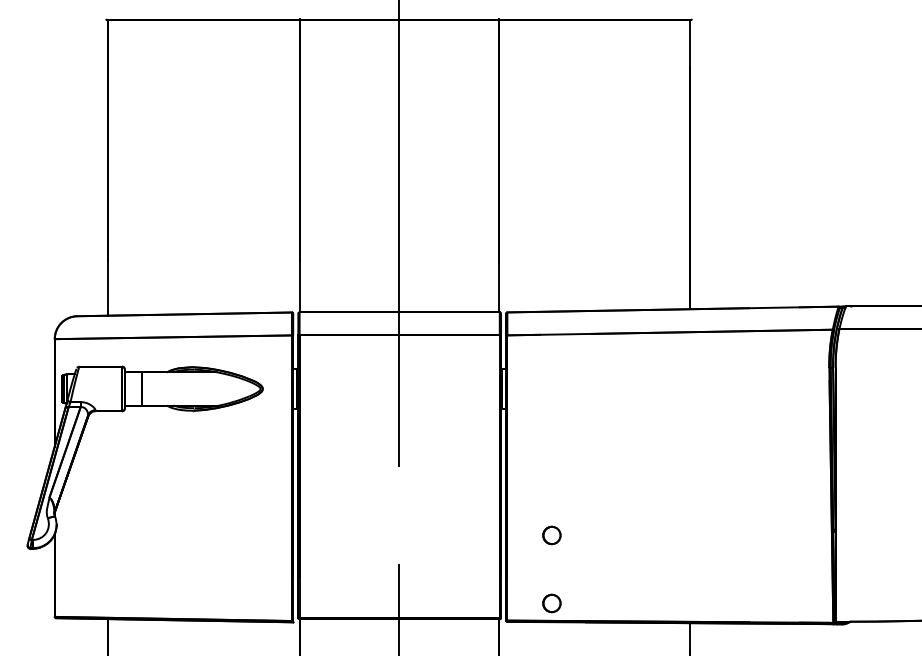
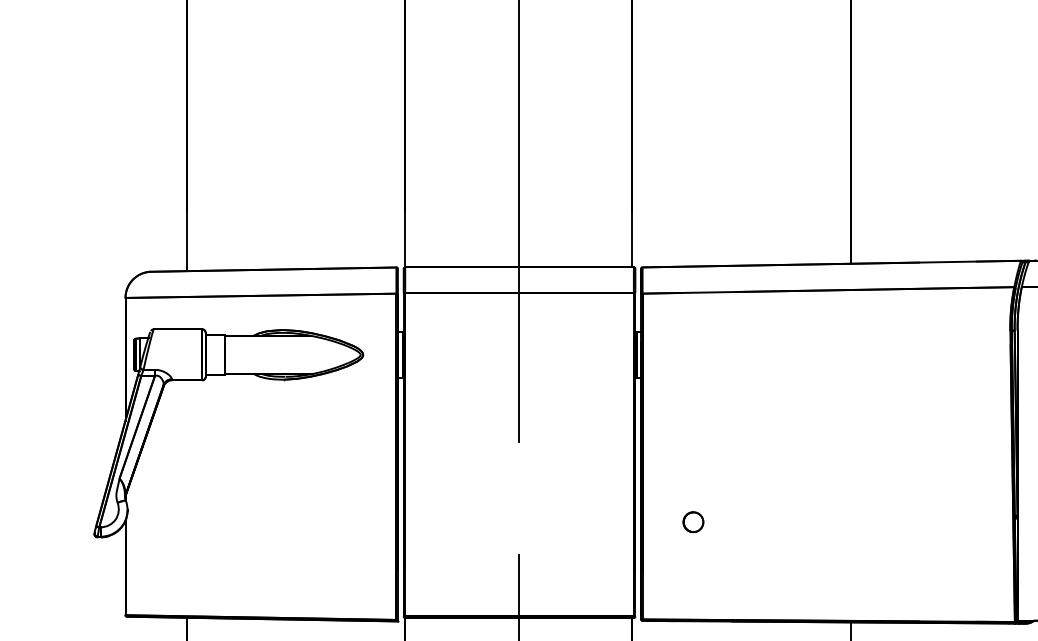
part: (551, 603) -> (692, 599), removed

